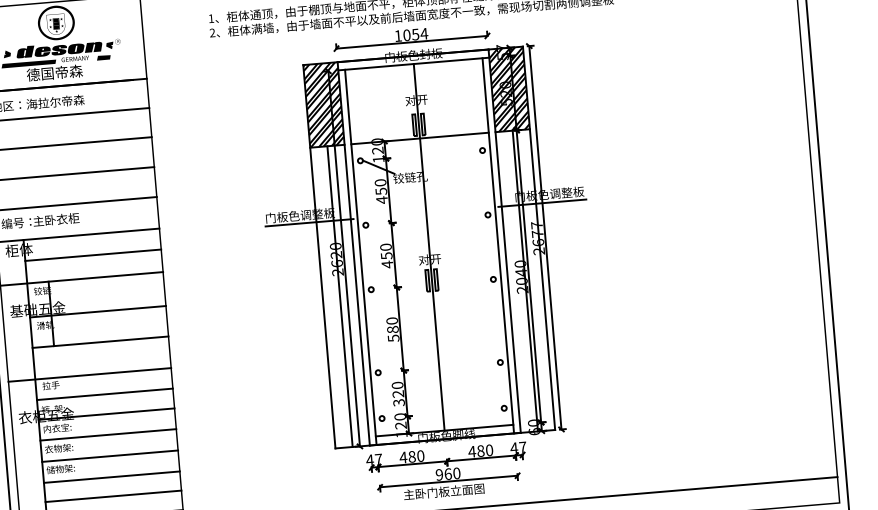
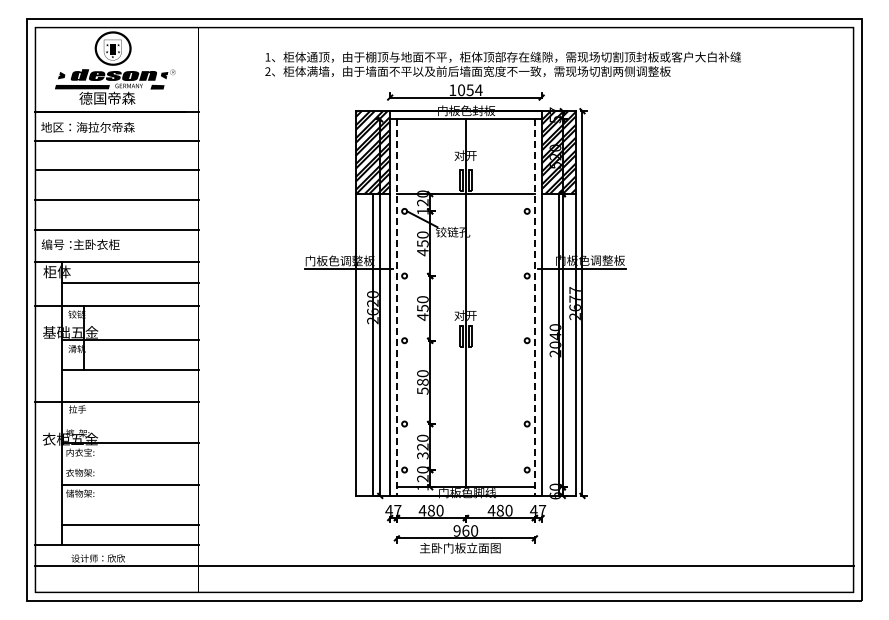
line: (497, 246) -> (534, 308), solid -> dashed
line: (360, 258) -> (396, 308), solid -> dashed
line: (104, 394) -> (130, 422), removed
line: (108, 434) -> (130, 463), removed
line: (111, 476) -> (130, 505), removed

